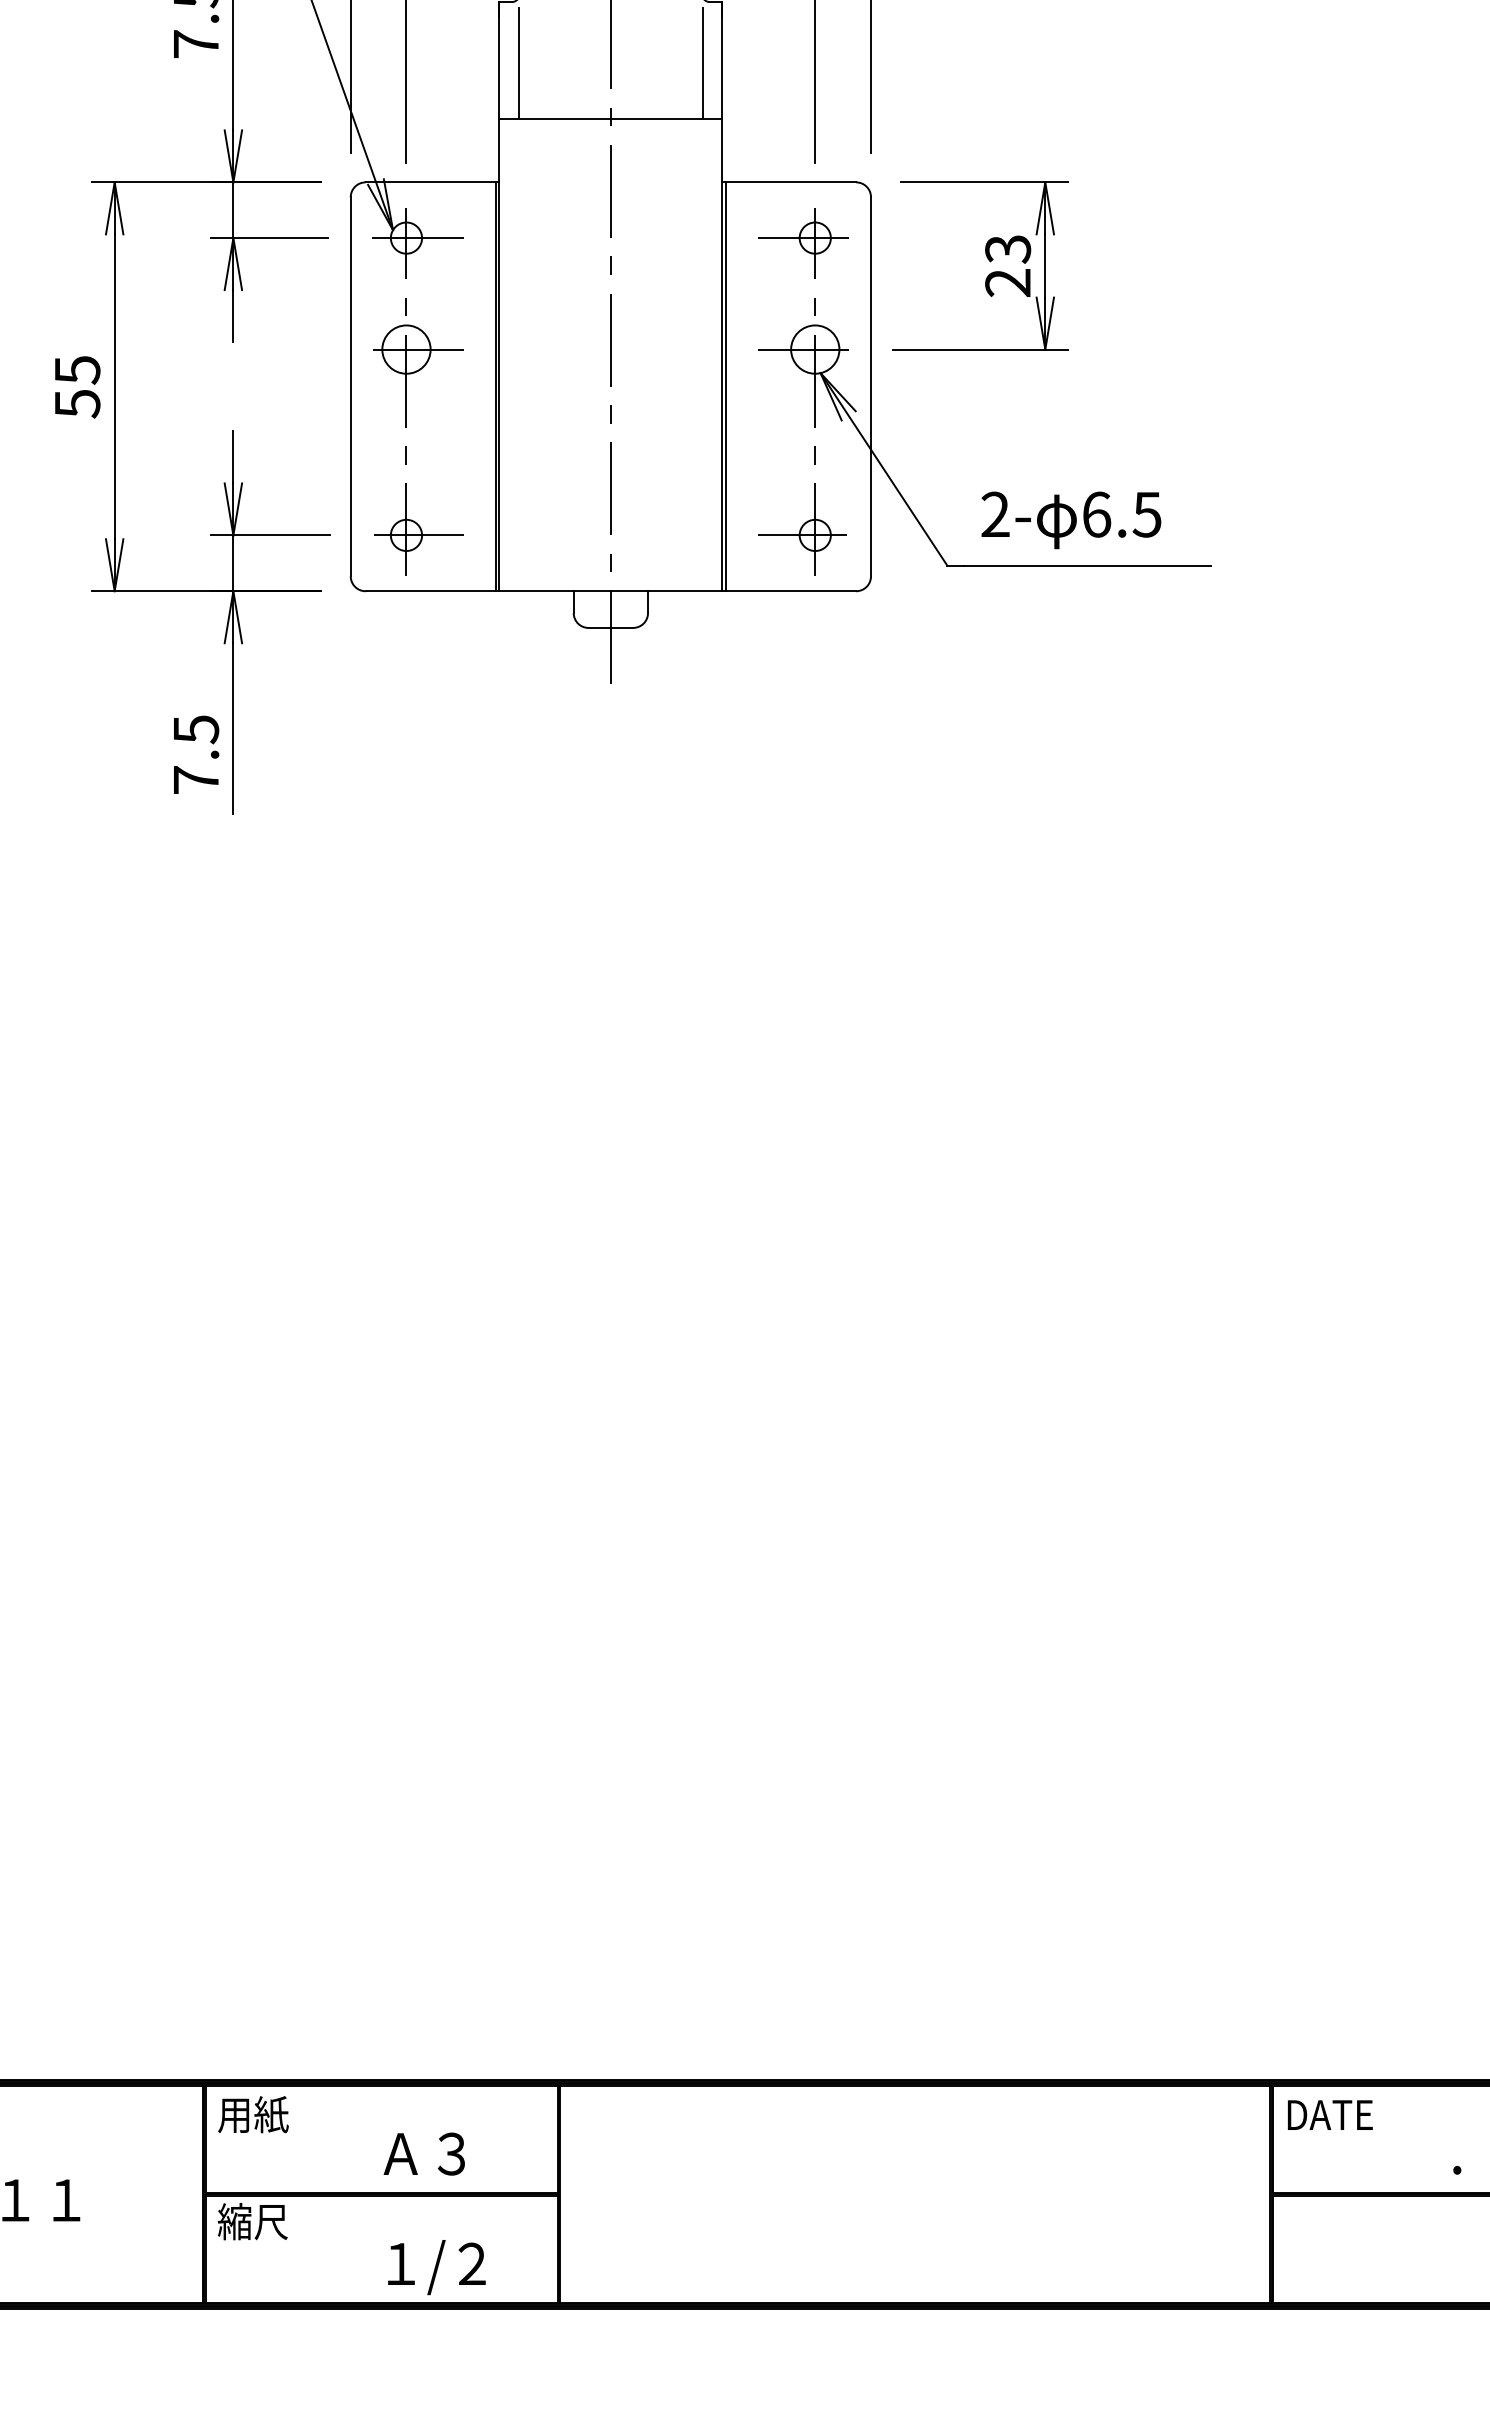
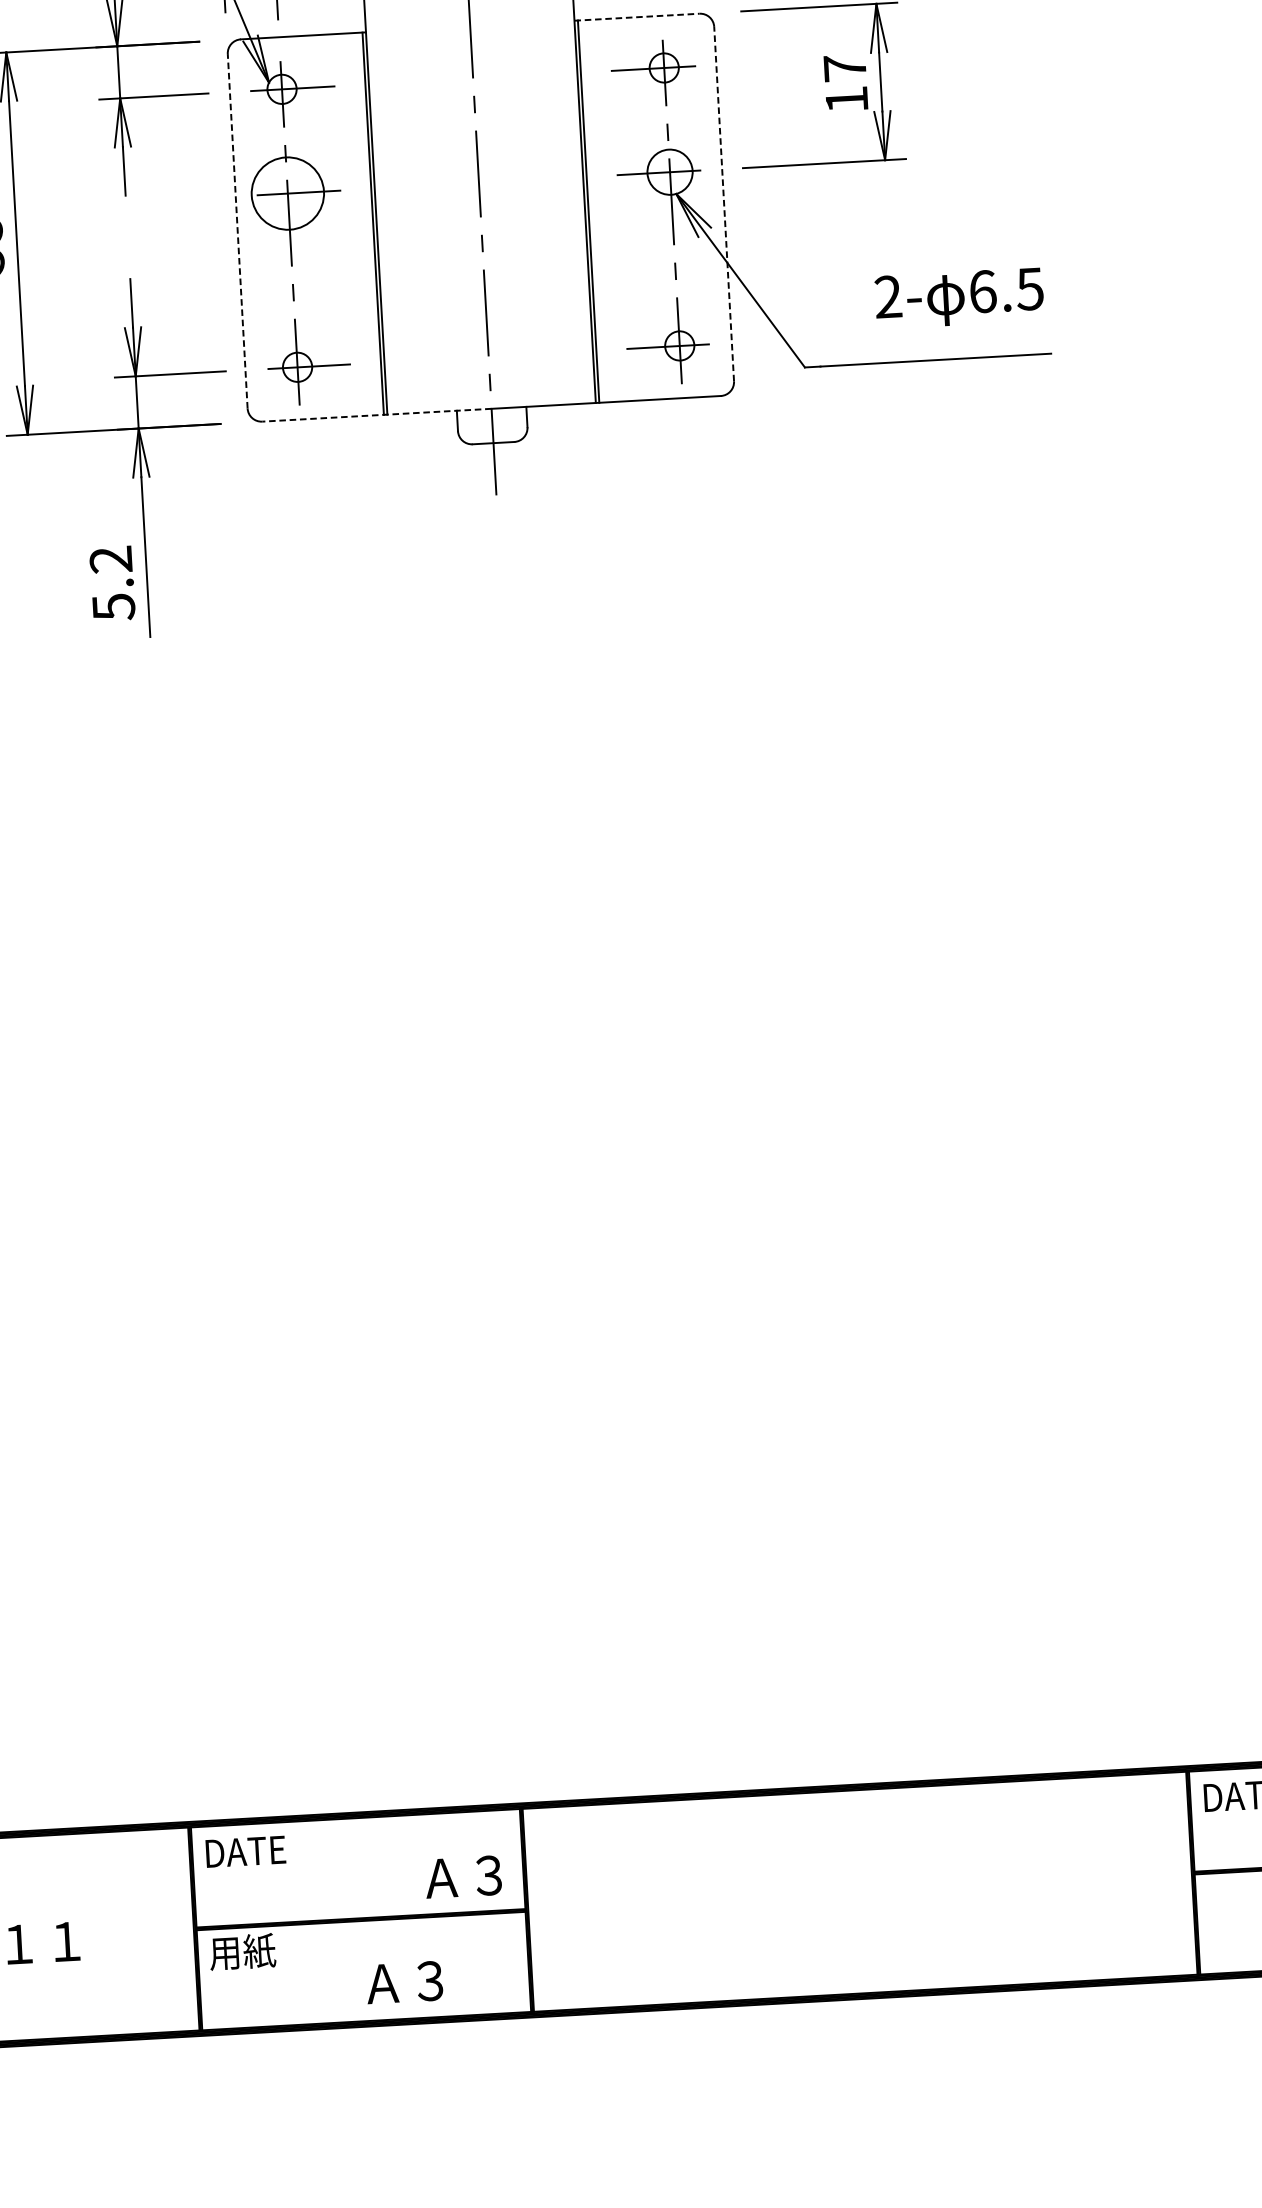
line: (789, 182) -> (637, 17), solid -> dashed
text: (1008, 266) -> (846, 84), 23 -> 17
circle: (406, 349) -> (287, 193), size x1.6
line: (350, 386) -> (237, 231), solid -> dashed
line: (871, 386) -> (724, 203), solid -> dashed
text: (1071, 520) -> (959, 298), moved
line: (488, 591) -> (377, 415), solid -> dashed
text: (196, 755) -> (112, 584), 7.5 -> 5.2
text: (261, 2114) -> (244, 1851), 用紙 -> DATE
text: (423, 2153) -> (462, 1876), moved
text: (252, 2221) -> (241, 1951), 縮尺 -> 用紙
text: (434, 2267) -> (414, 1985), １/２ -> Ａ３

